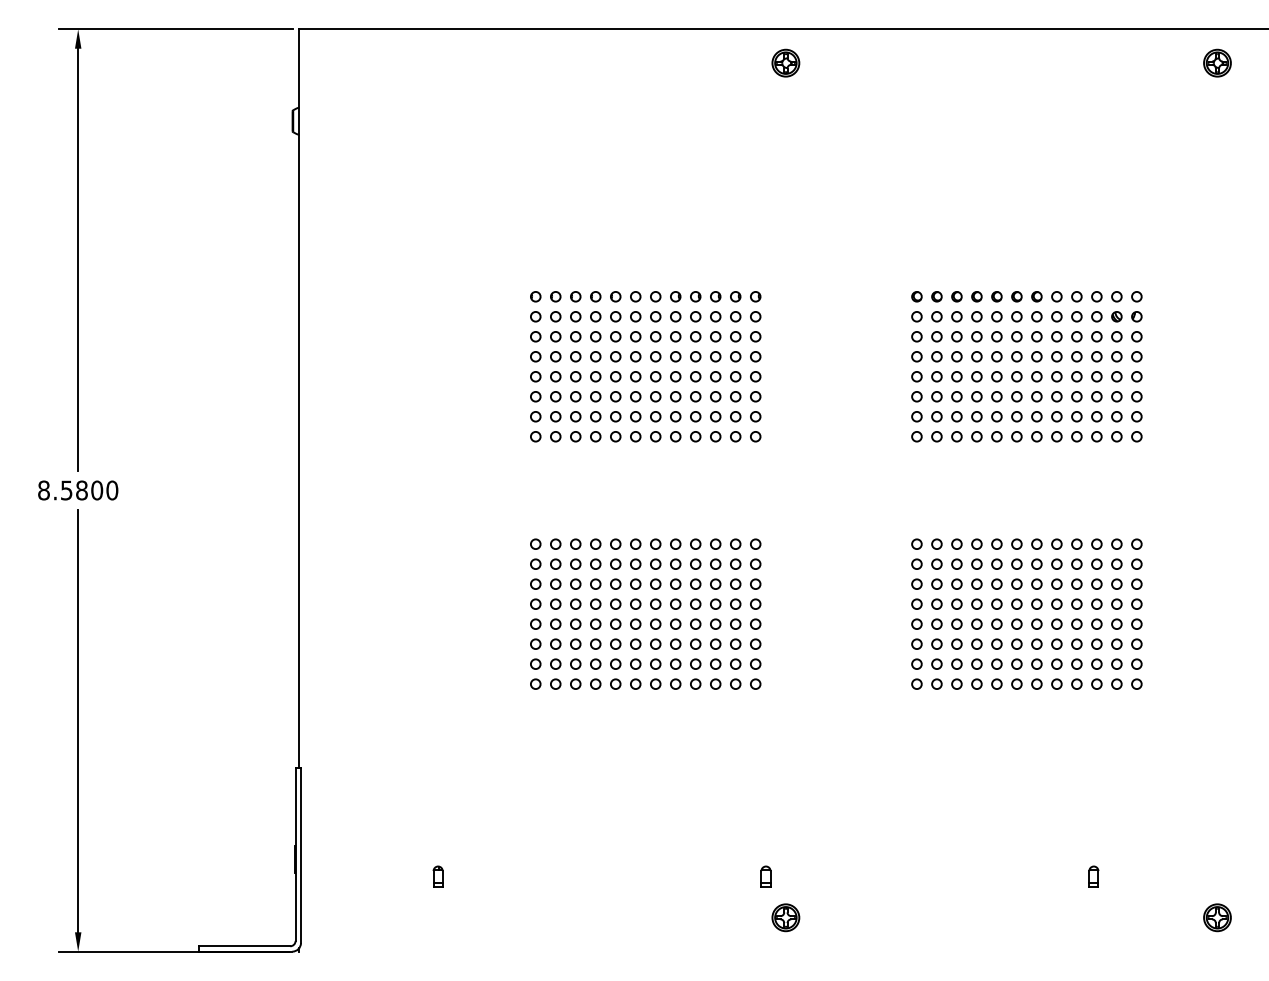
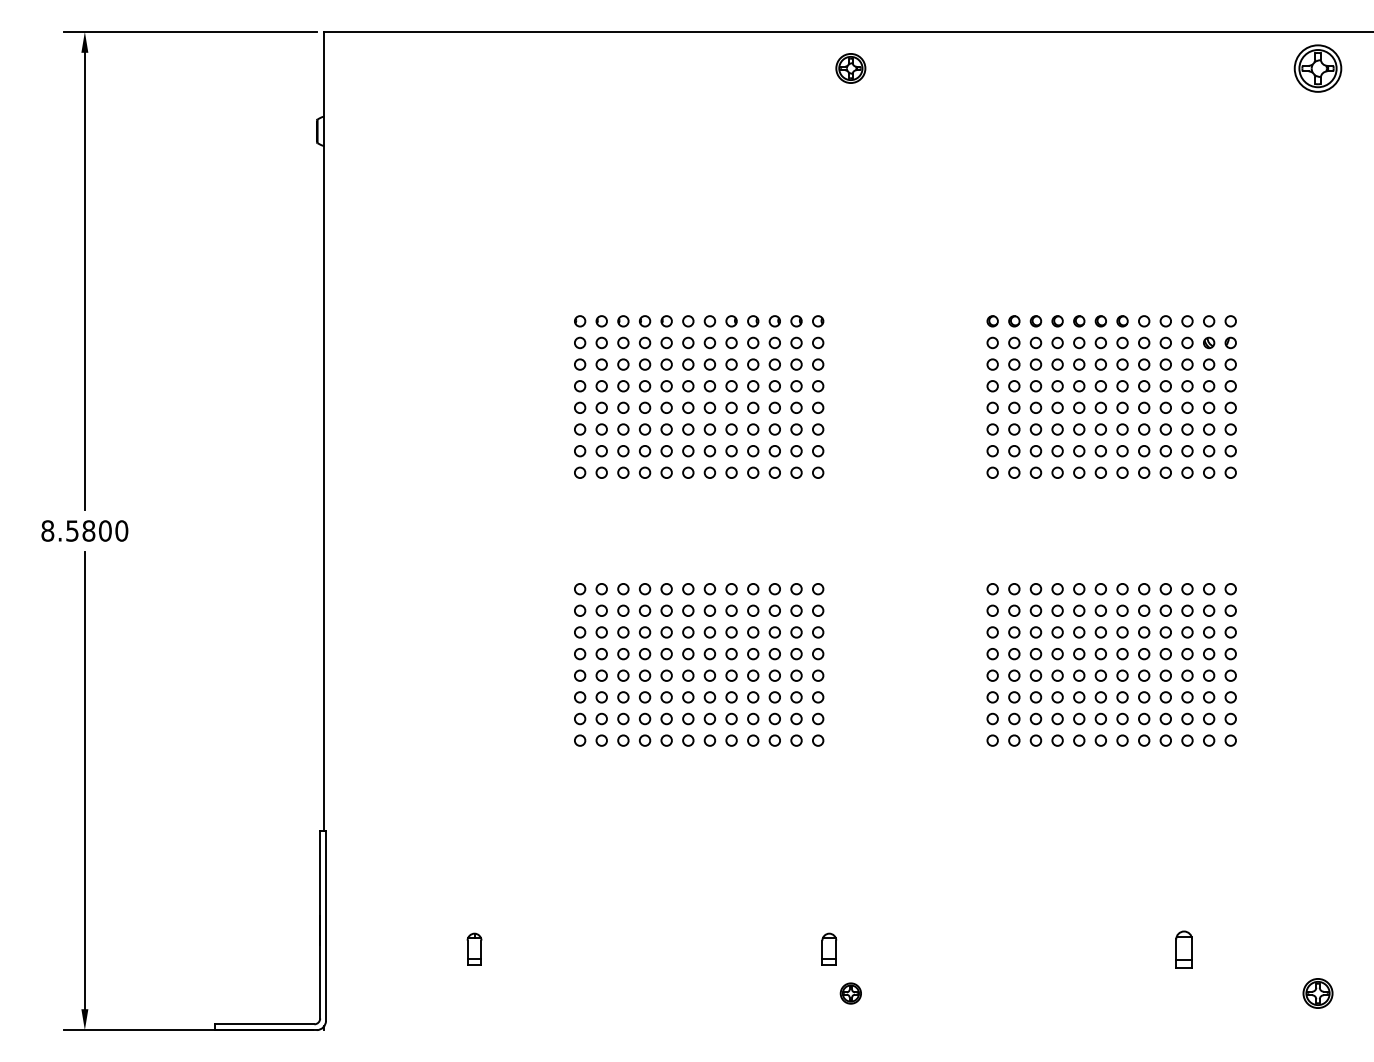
part: (1217, 62) -> (1318, 67), size x1.6
part: (437, 876) -> (473, 948), size x1.4
part: (765, 876) -> (828, 948), size x1.4
part: (1093, 876) -> (1183, 948), size x1.6
part: (785, 917) -> (850, 993), size x0.7

